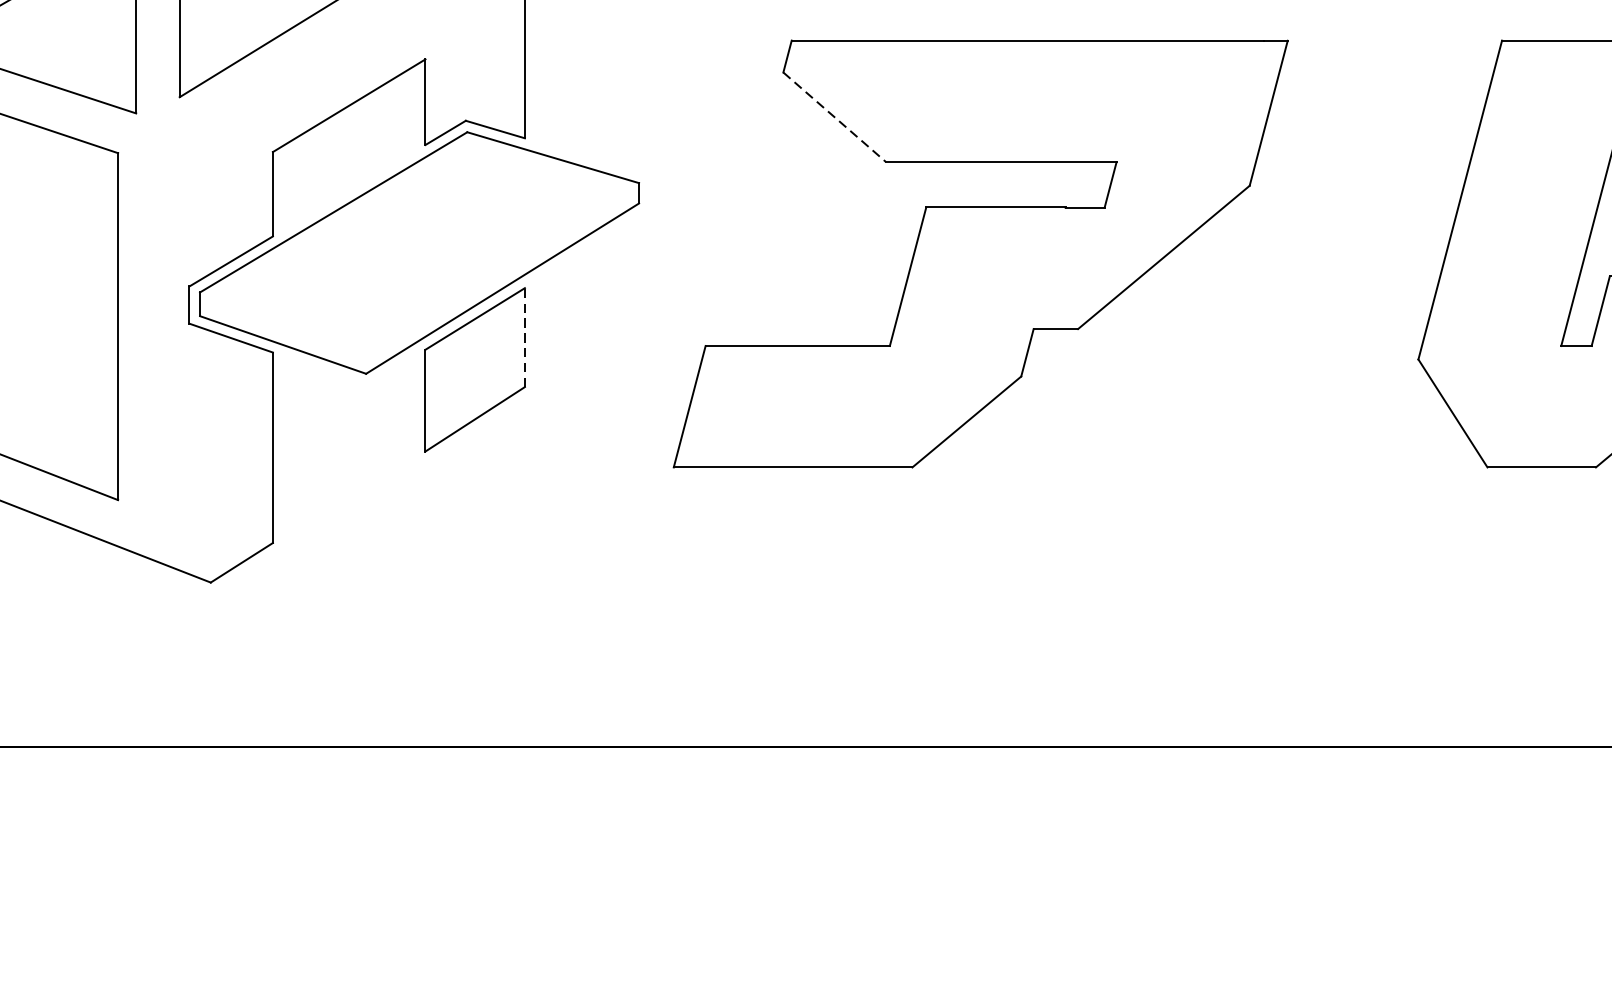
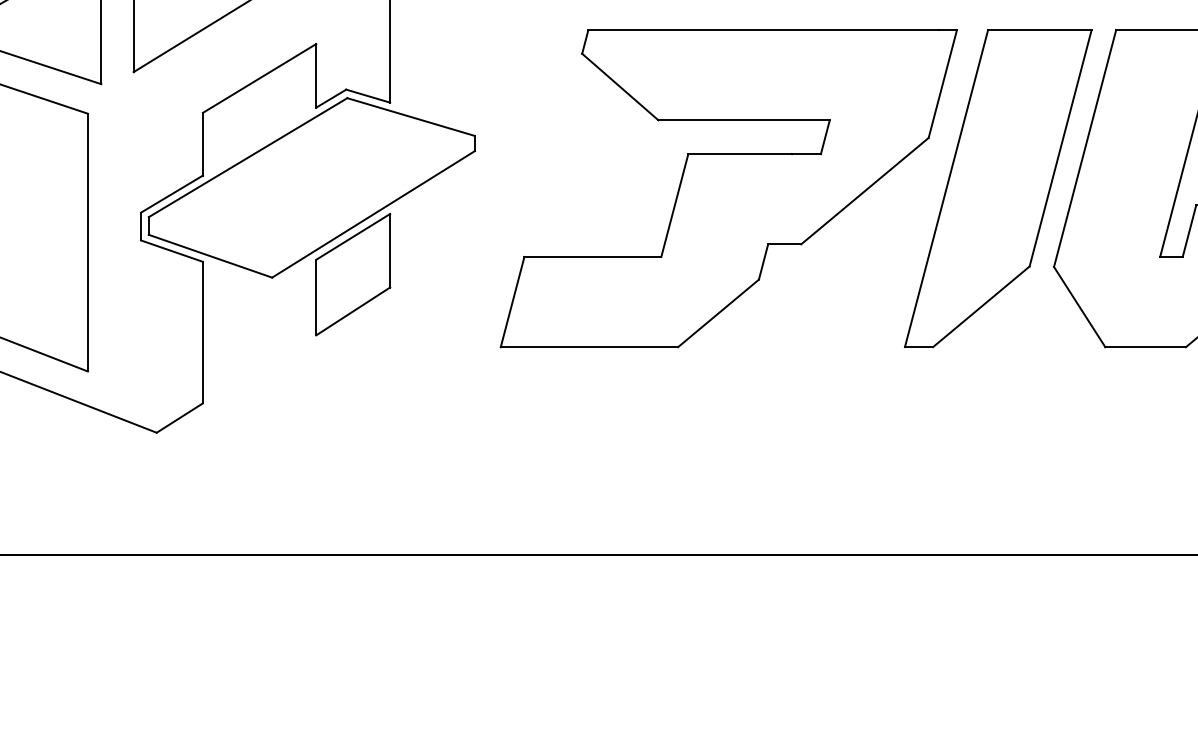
line: (834, 117) -> (620, 87), dashed -> solid
part: (1343, 253) -> (998, 188), added
line: (525, 337) -> (390, 250), dashed -> solid

